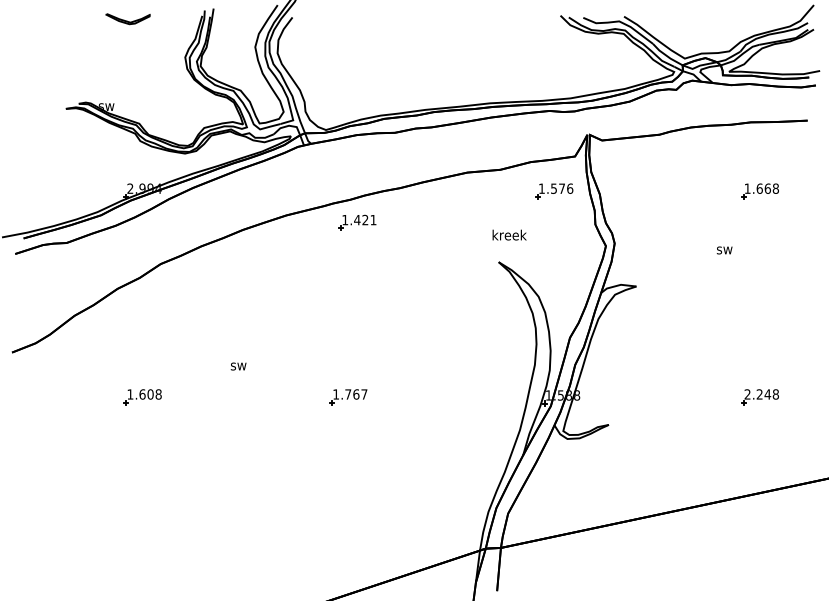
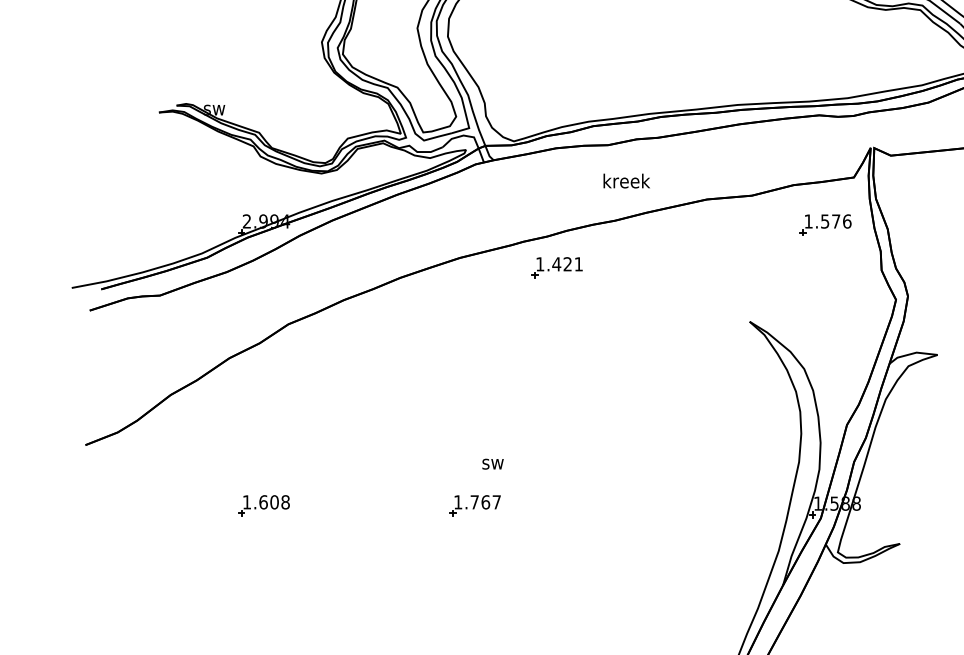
text: (509, 234) -> (626, 180), moved
text: (238, 366) -> (492, 464), moved
part: (348, 397) -> (475, 506), moved

